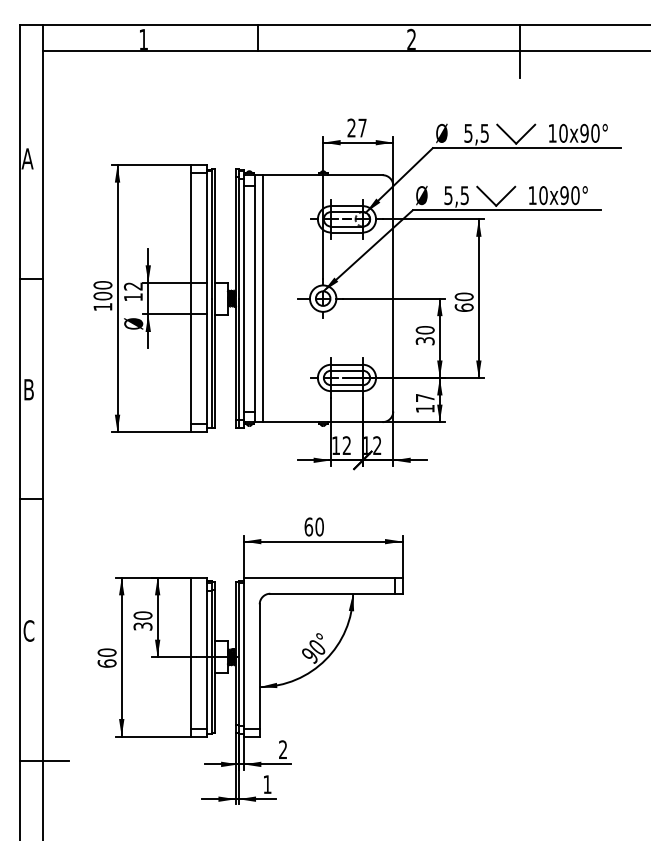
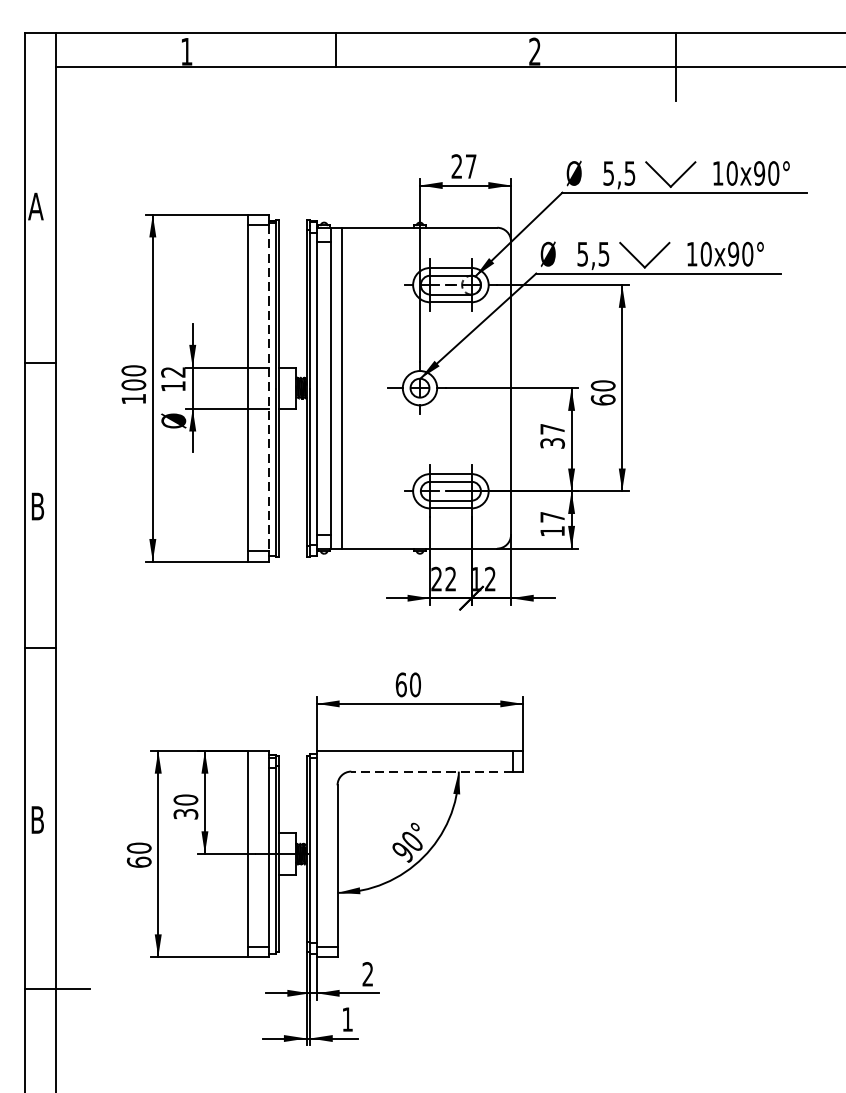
line: (206, 298) -> (268, 387), solid -> dashed
text: (424, 330) -> (551, 429), 30 -> 37
text: (335, 445) -> (435, 578), 12 -> 22
line: (331, 593) -> (430, 771), solid -> dashed
text: (28, 630) -> (37, 819), C -> B

